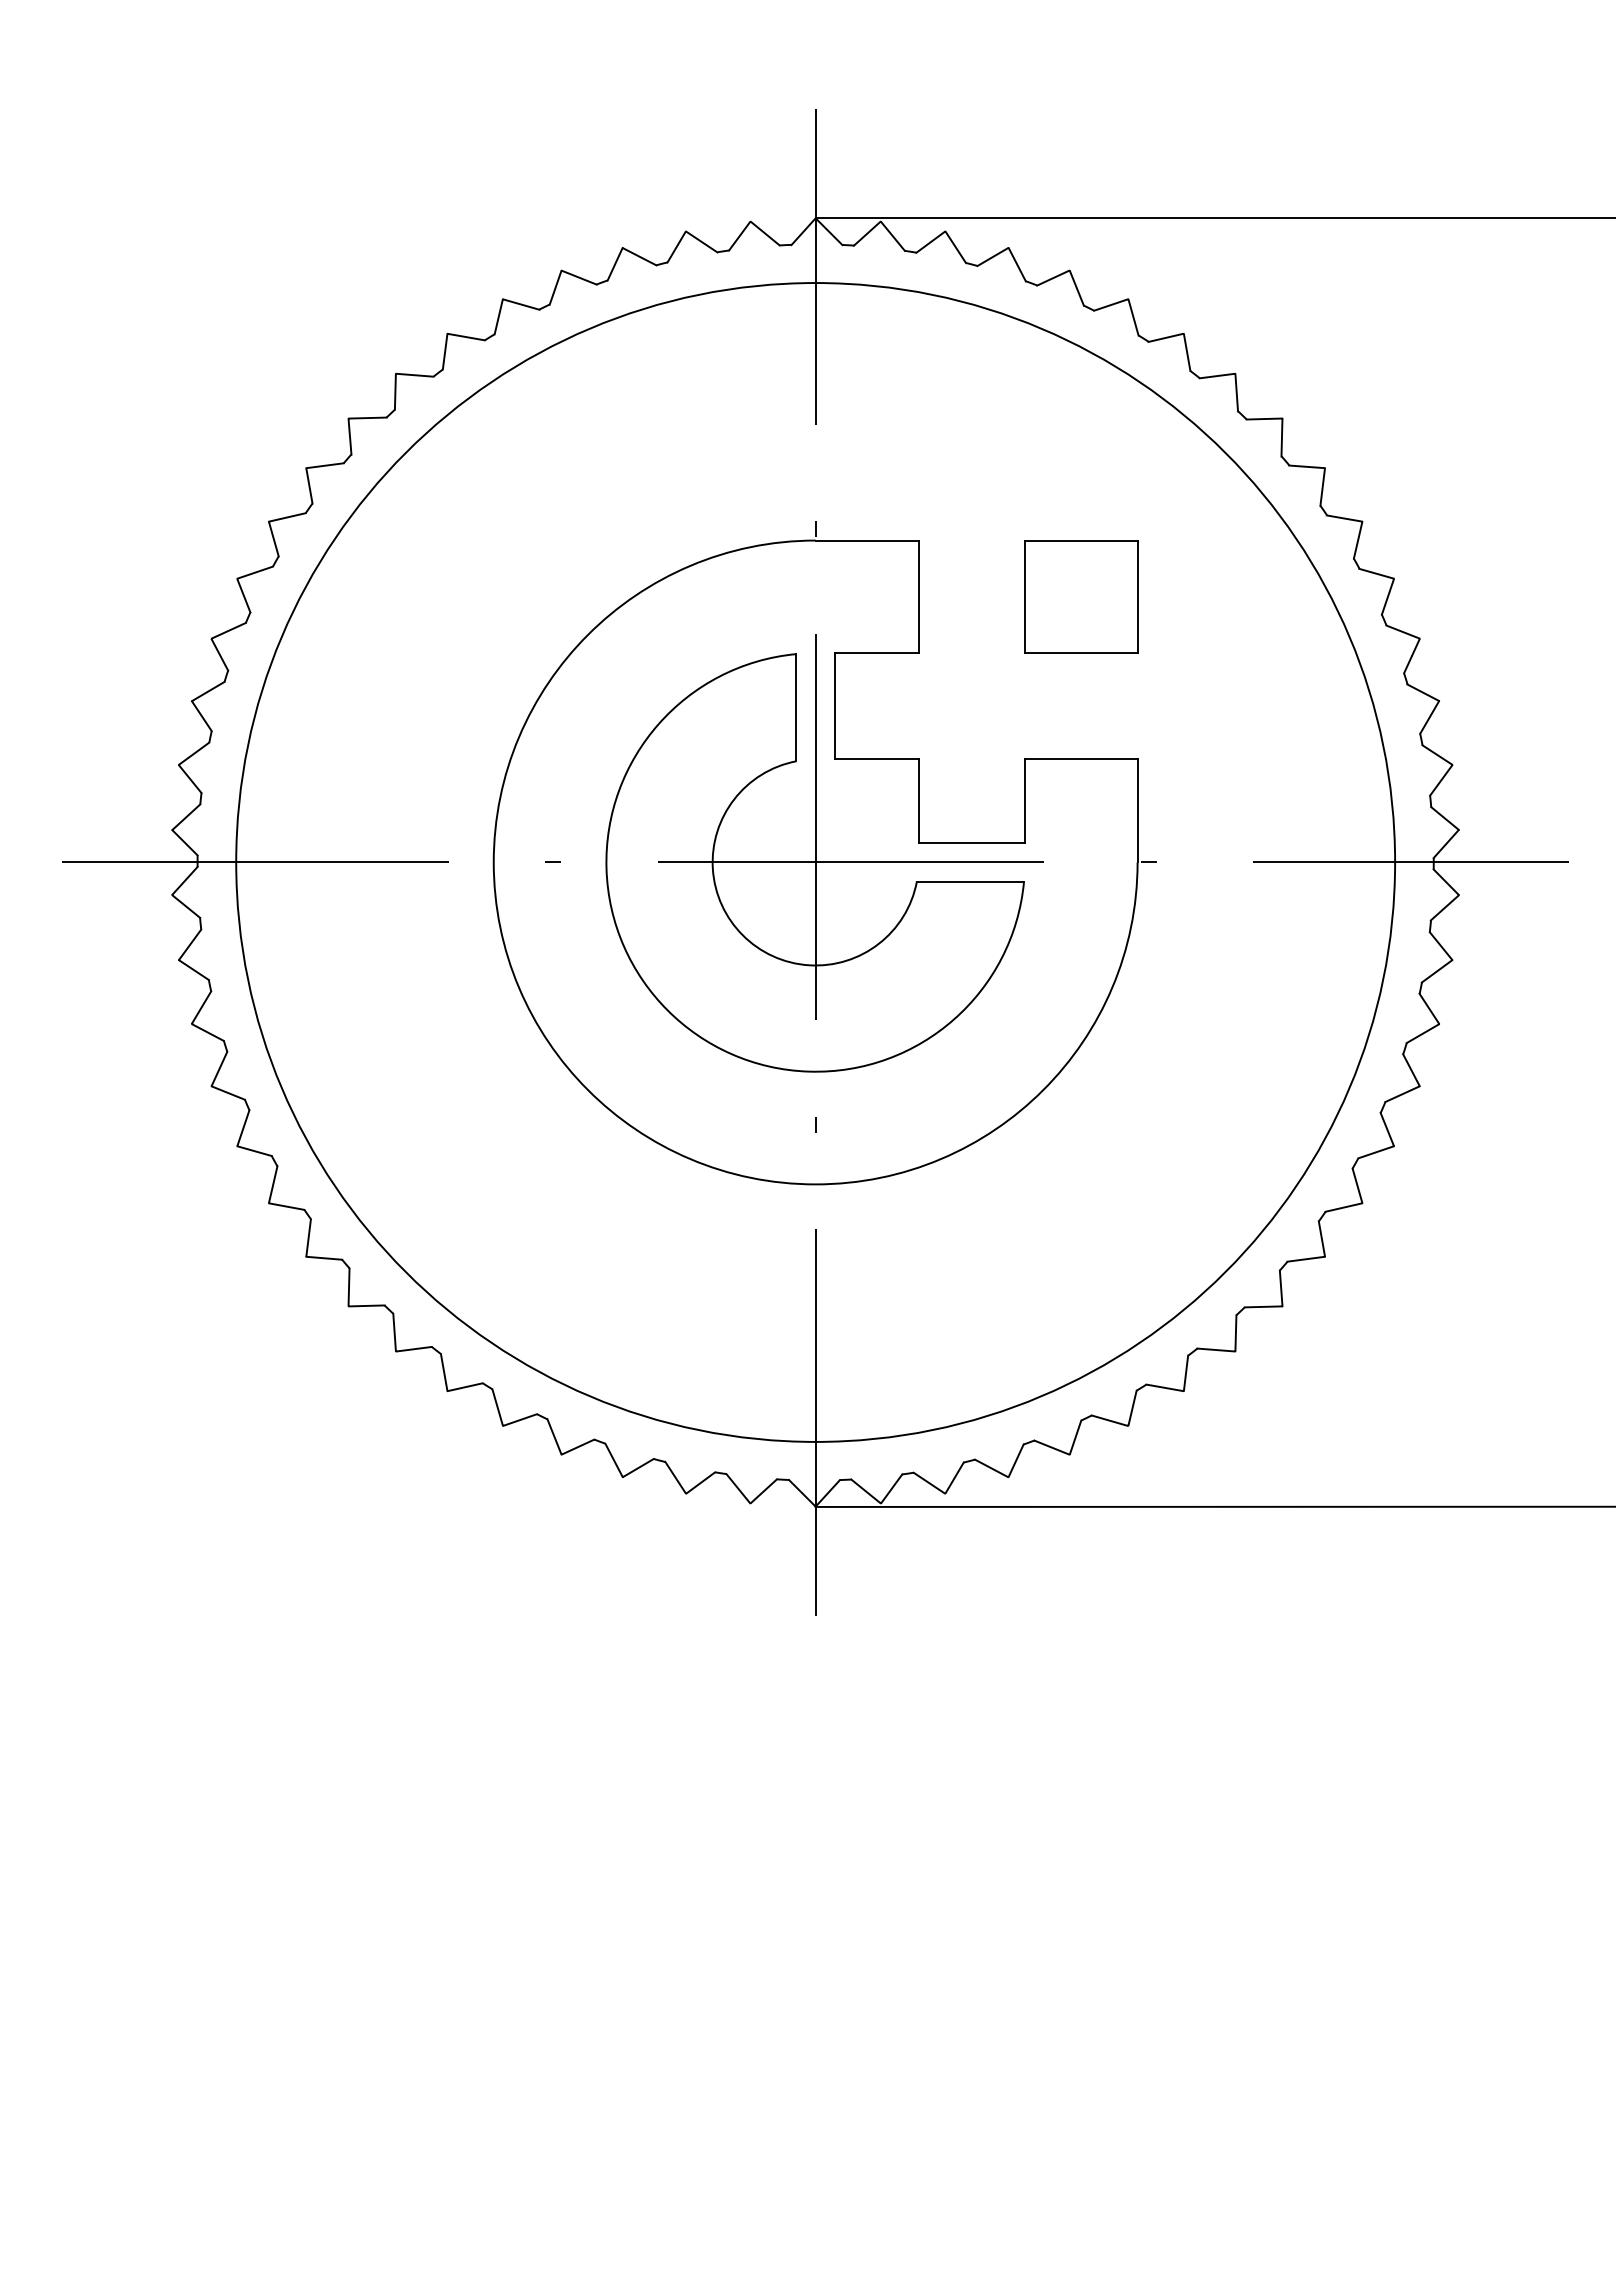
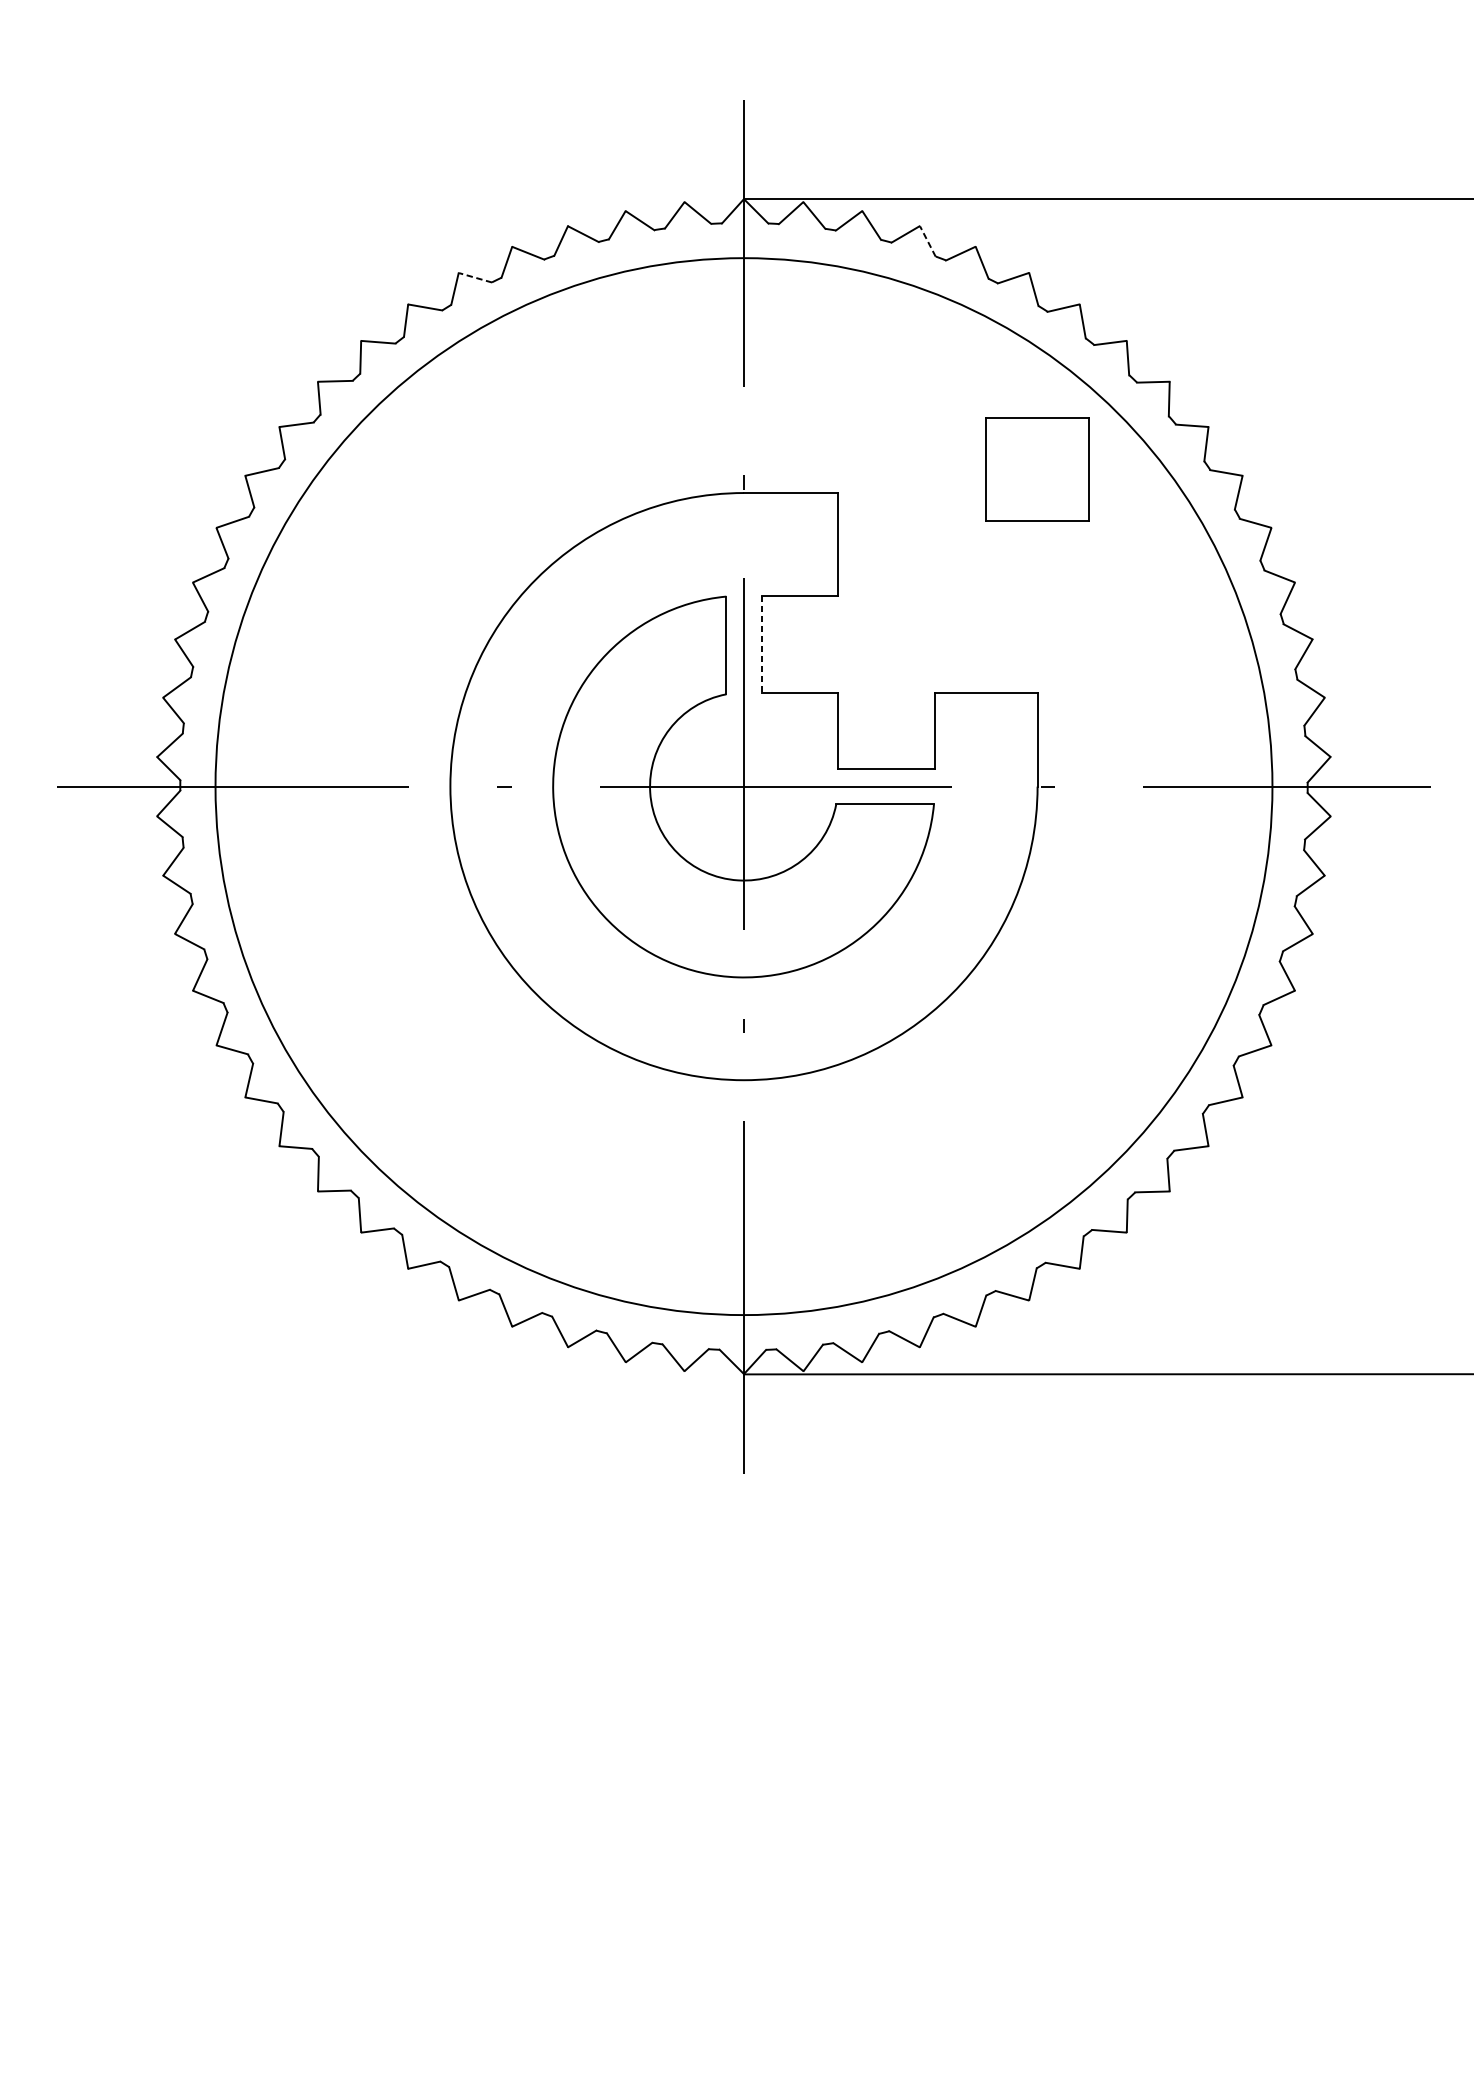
line: (1017, 264) -> (928, 241), solid -> dashed
line: (521, 304) -> (475, 277), solid -> dashed
part: (1081, 596) -> (1037, 469), moved
line: (834, 706) -> (761, 644), solid -> dashed

